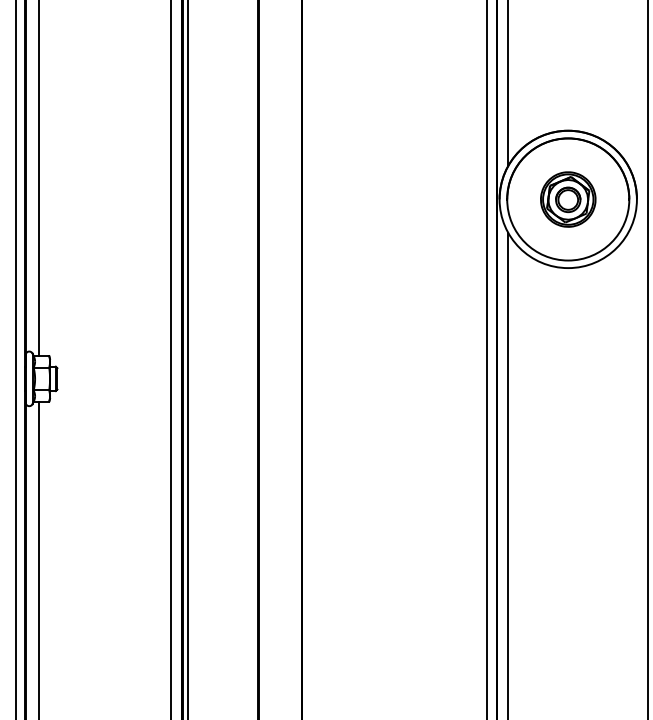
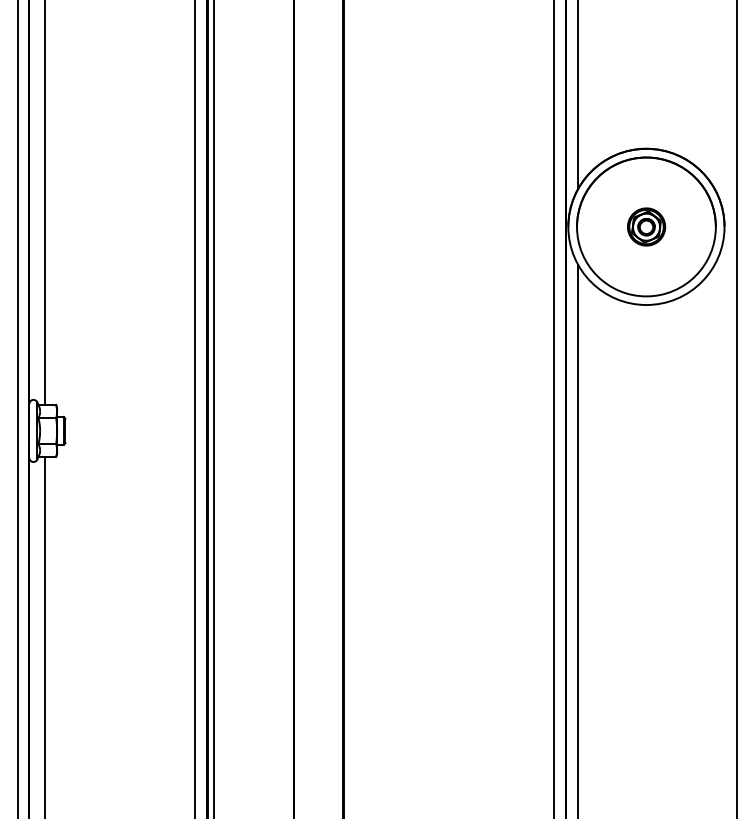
part: (568, 199) -> (646, 226), size x0.6

